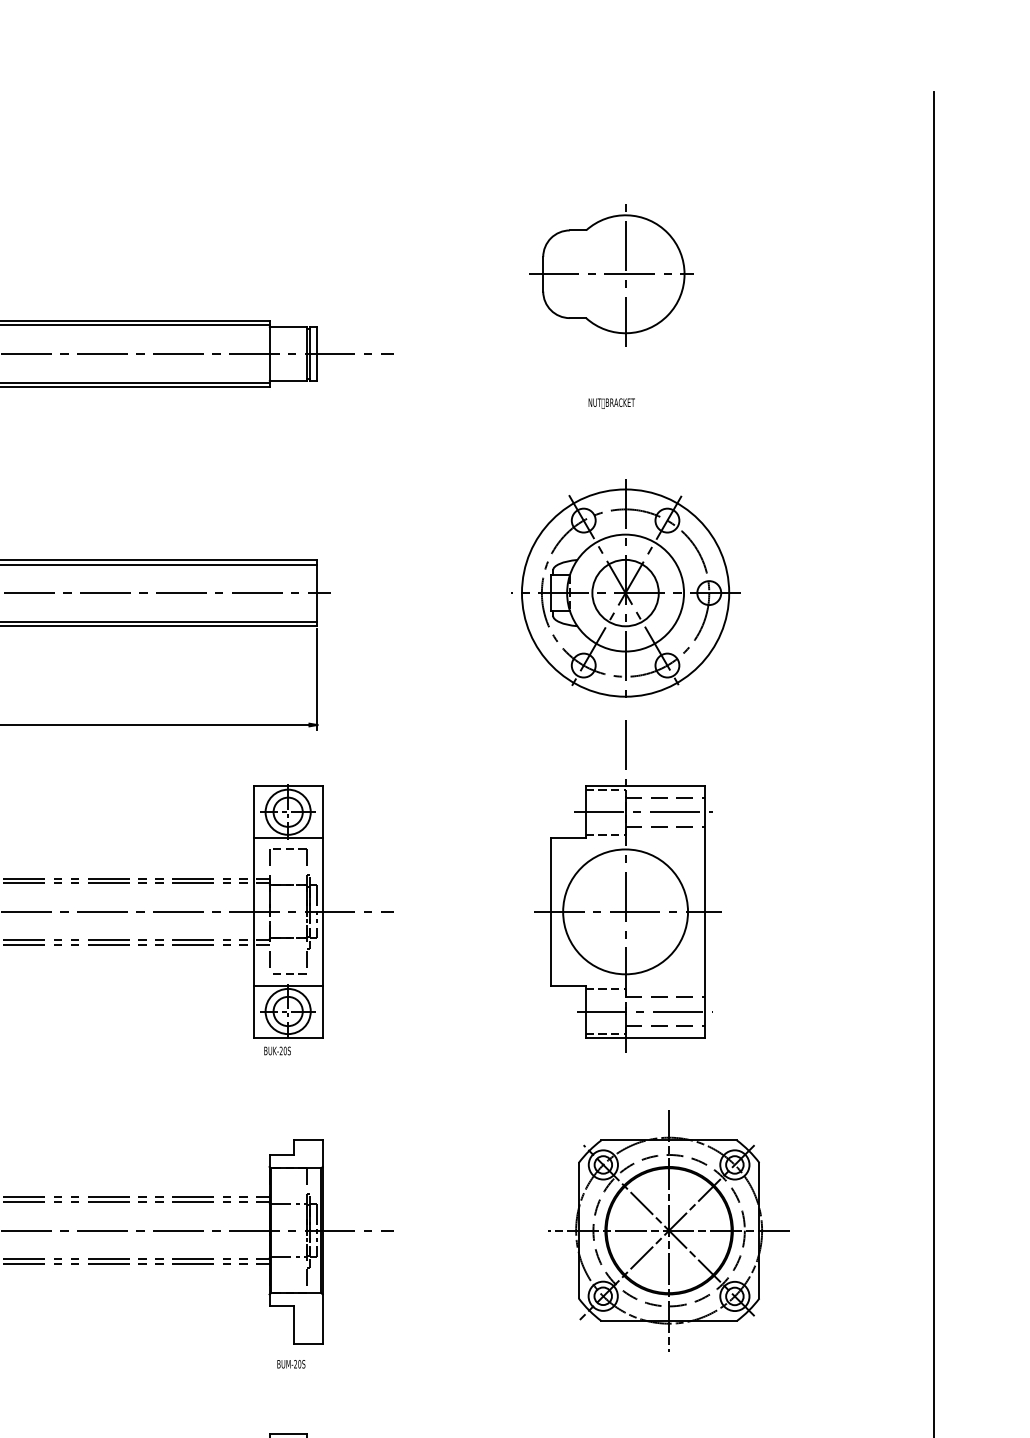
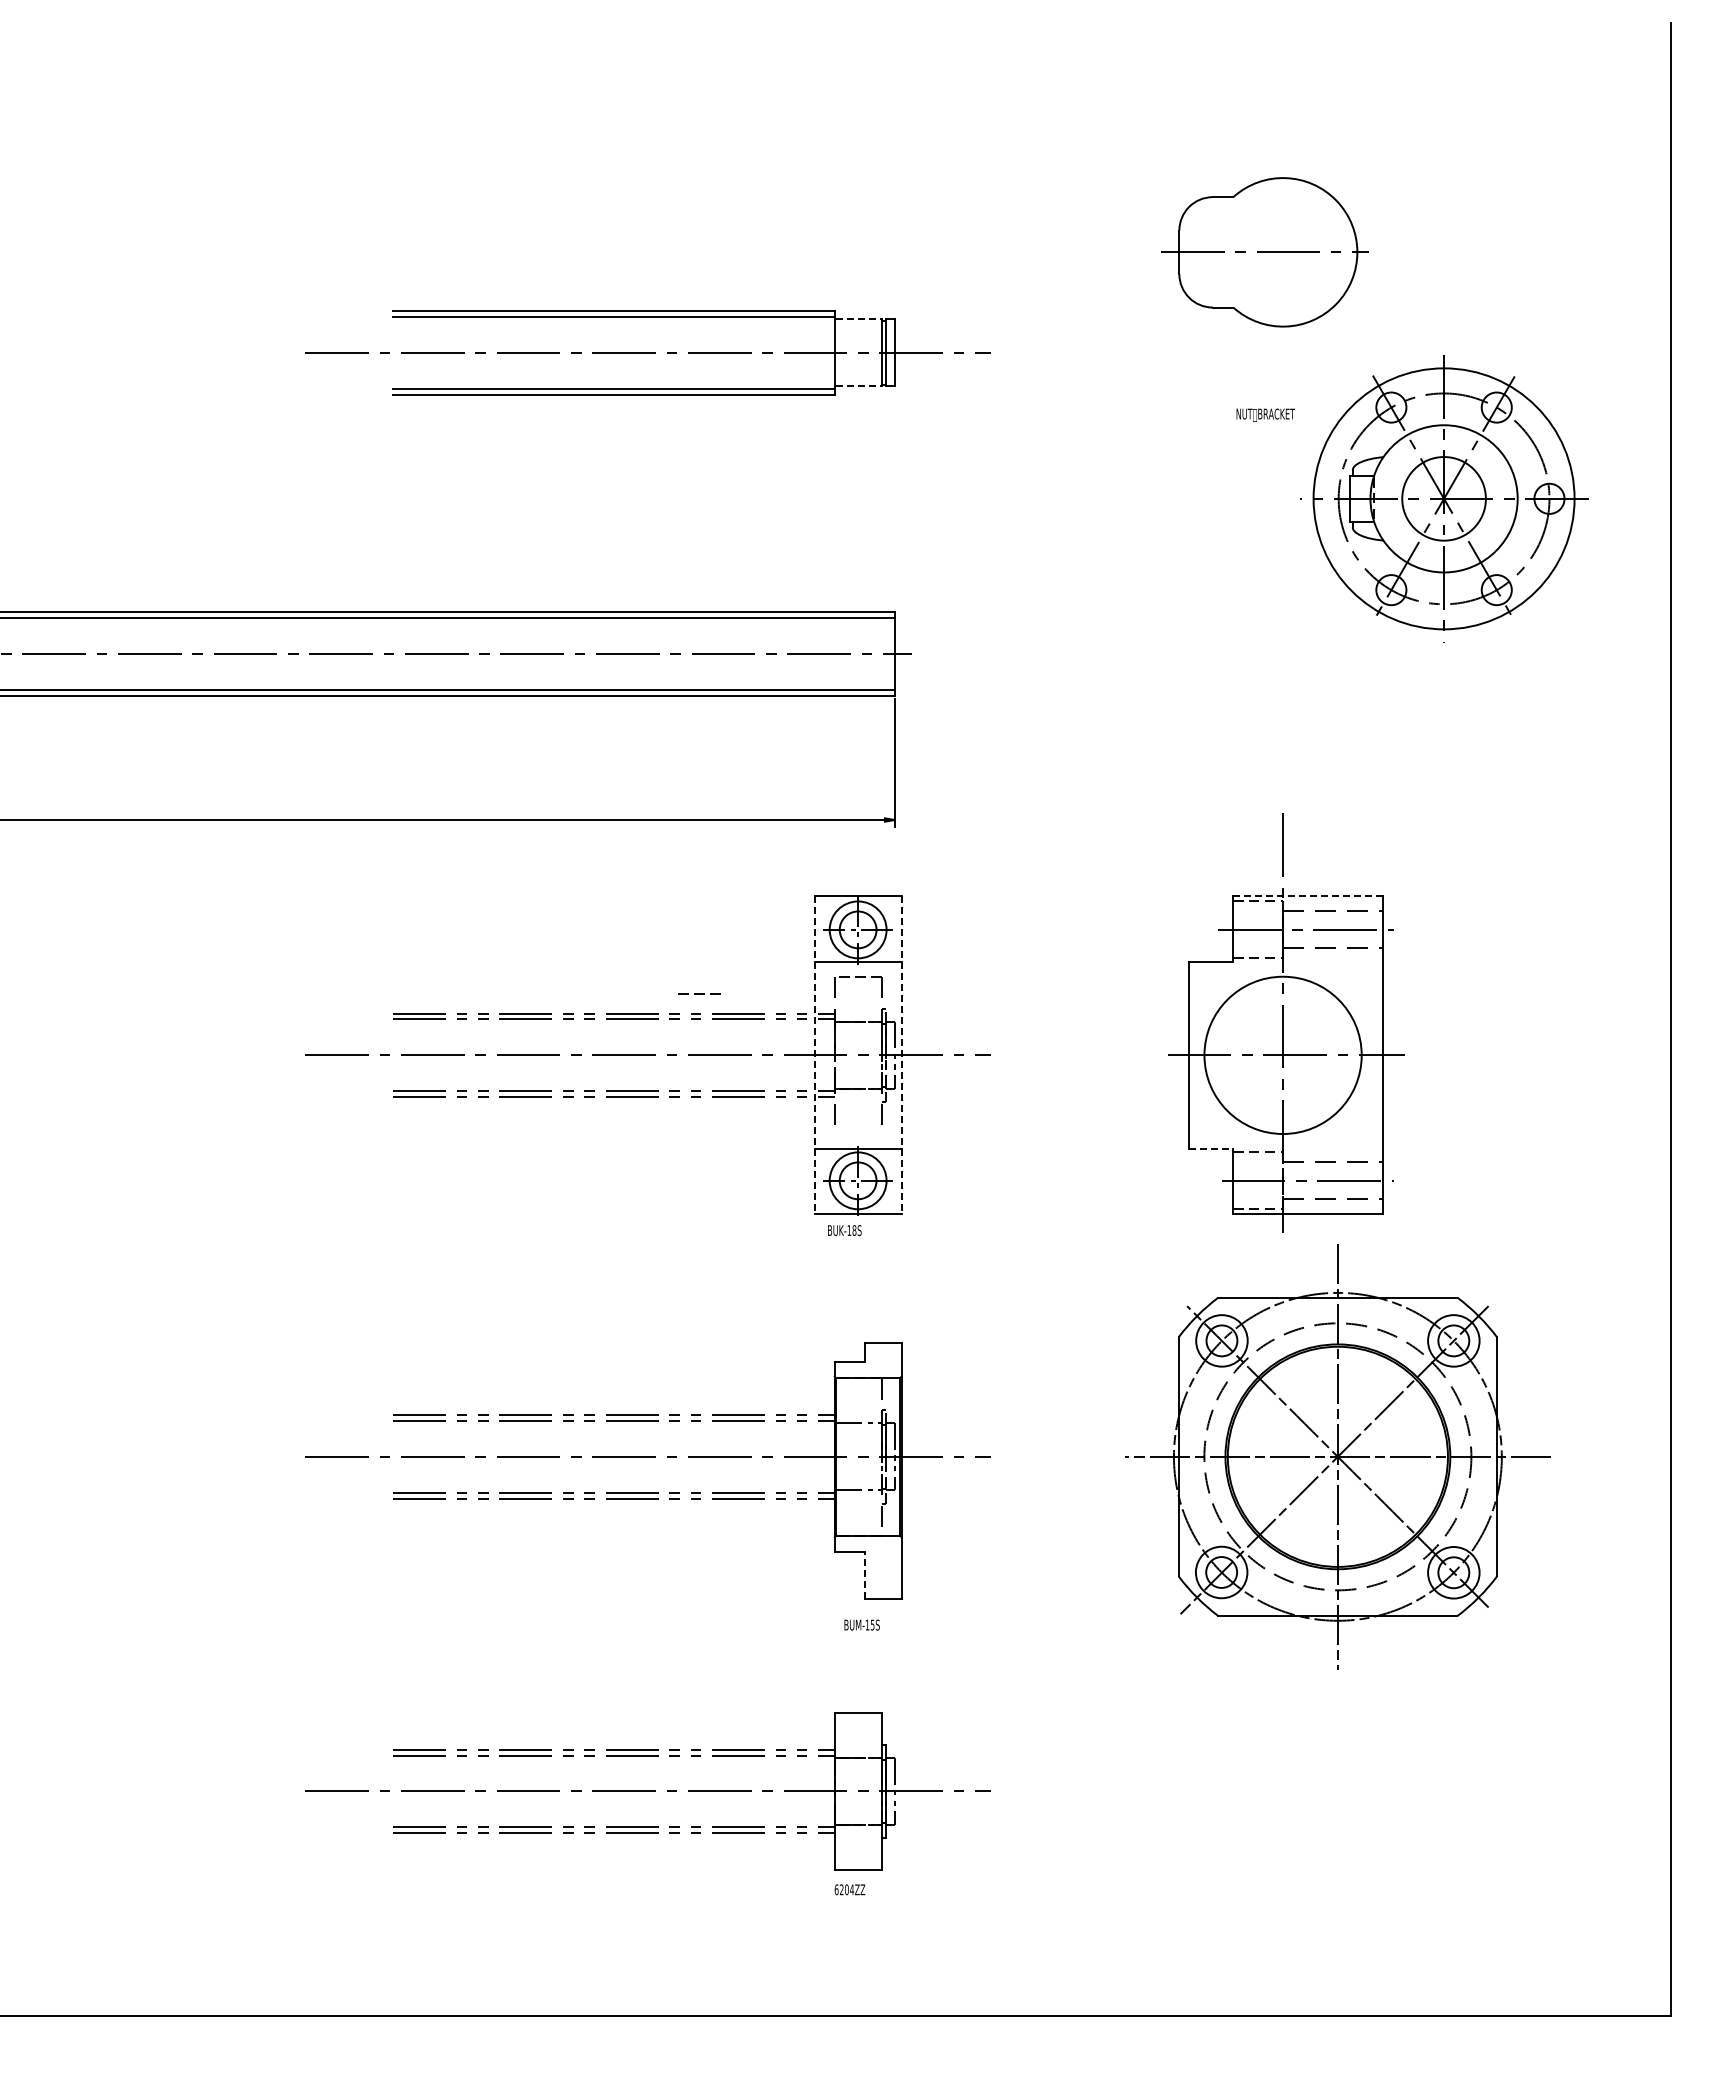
line: (625, 275) -> (1283, 253), removed
line: (288, 327) -> (858, 319), solid -> dashed
line: (288, 380) -> (858, 386), solid -> dashed
part: (625, 592) -> (1444, 498), moved
line: (645, 785) -> (1308, 896), solid -> dashed
line: (253, 911) -> (814, 1055), solid -> dashed
line: (322, 911) -> (901, 1055), solid -> dashed
line: (290, 973) -> (699, 993), moved
line: (568, 986) -> (1211, 1149), solid -> dashed
text: (282, 1050) -> (851, 1230), BUK-20S -> BUK-18S
part: (668, 1230) -> (1337, 1456), size x1.4
line: (293, 1324) -> (864, 1575), solid -> dashed
text: (297, 1363) -> (869, 1624), BUM-20S -> BUM-15S

